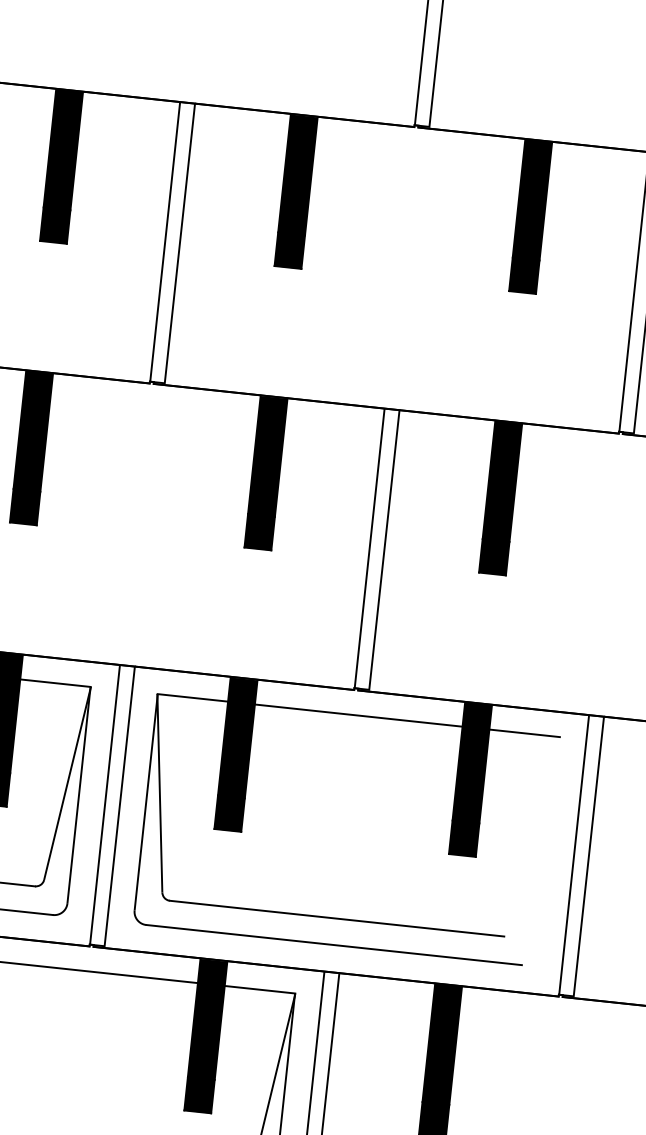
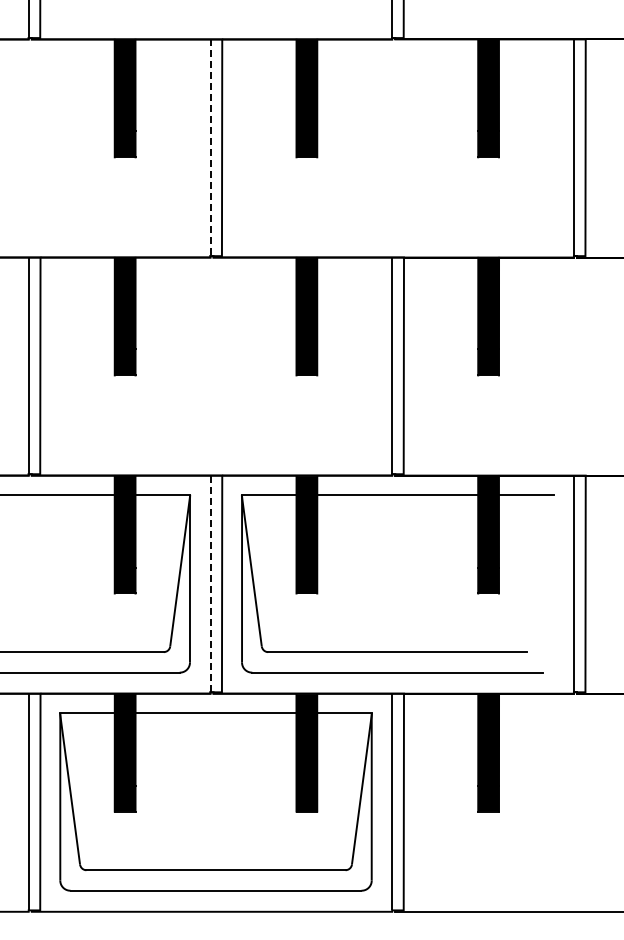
line: (164, 242) -> (210, 148), solid -> dashed
line: (104, 805) -> (210, 584), solid -> dashed

